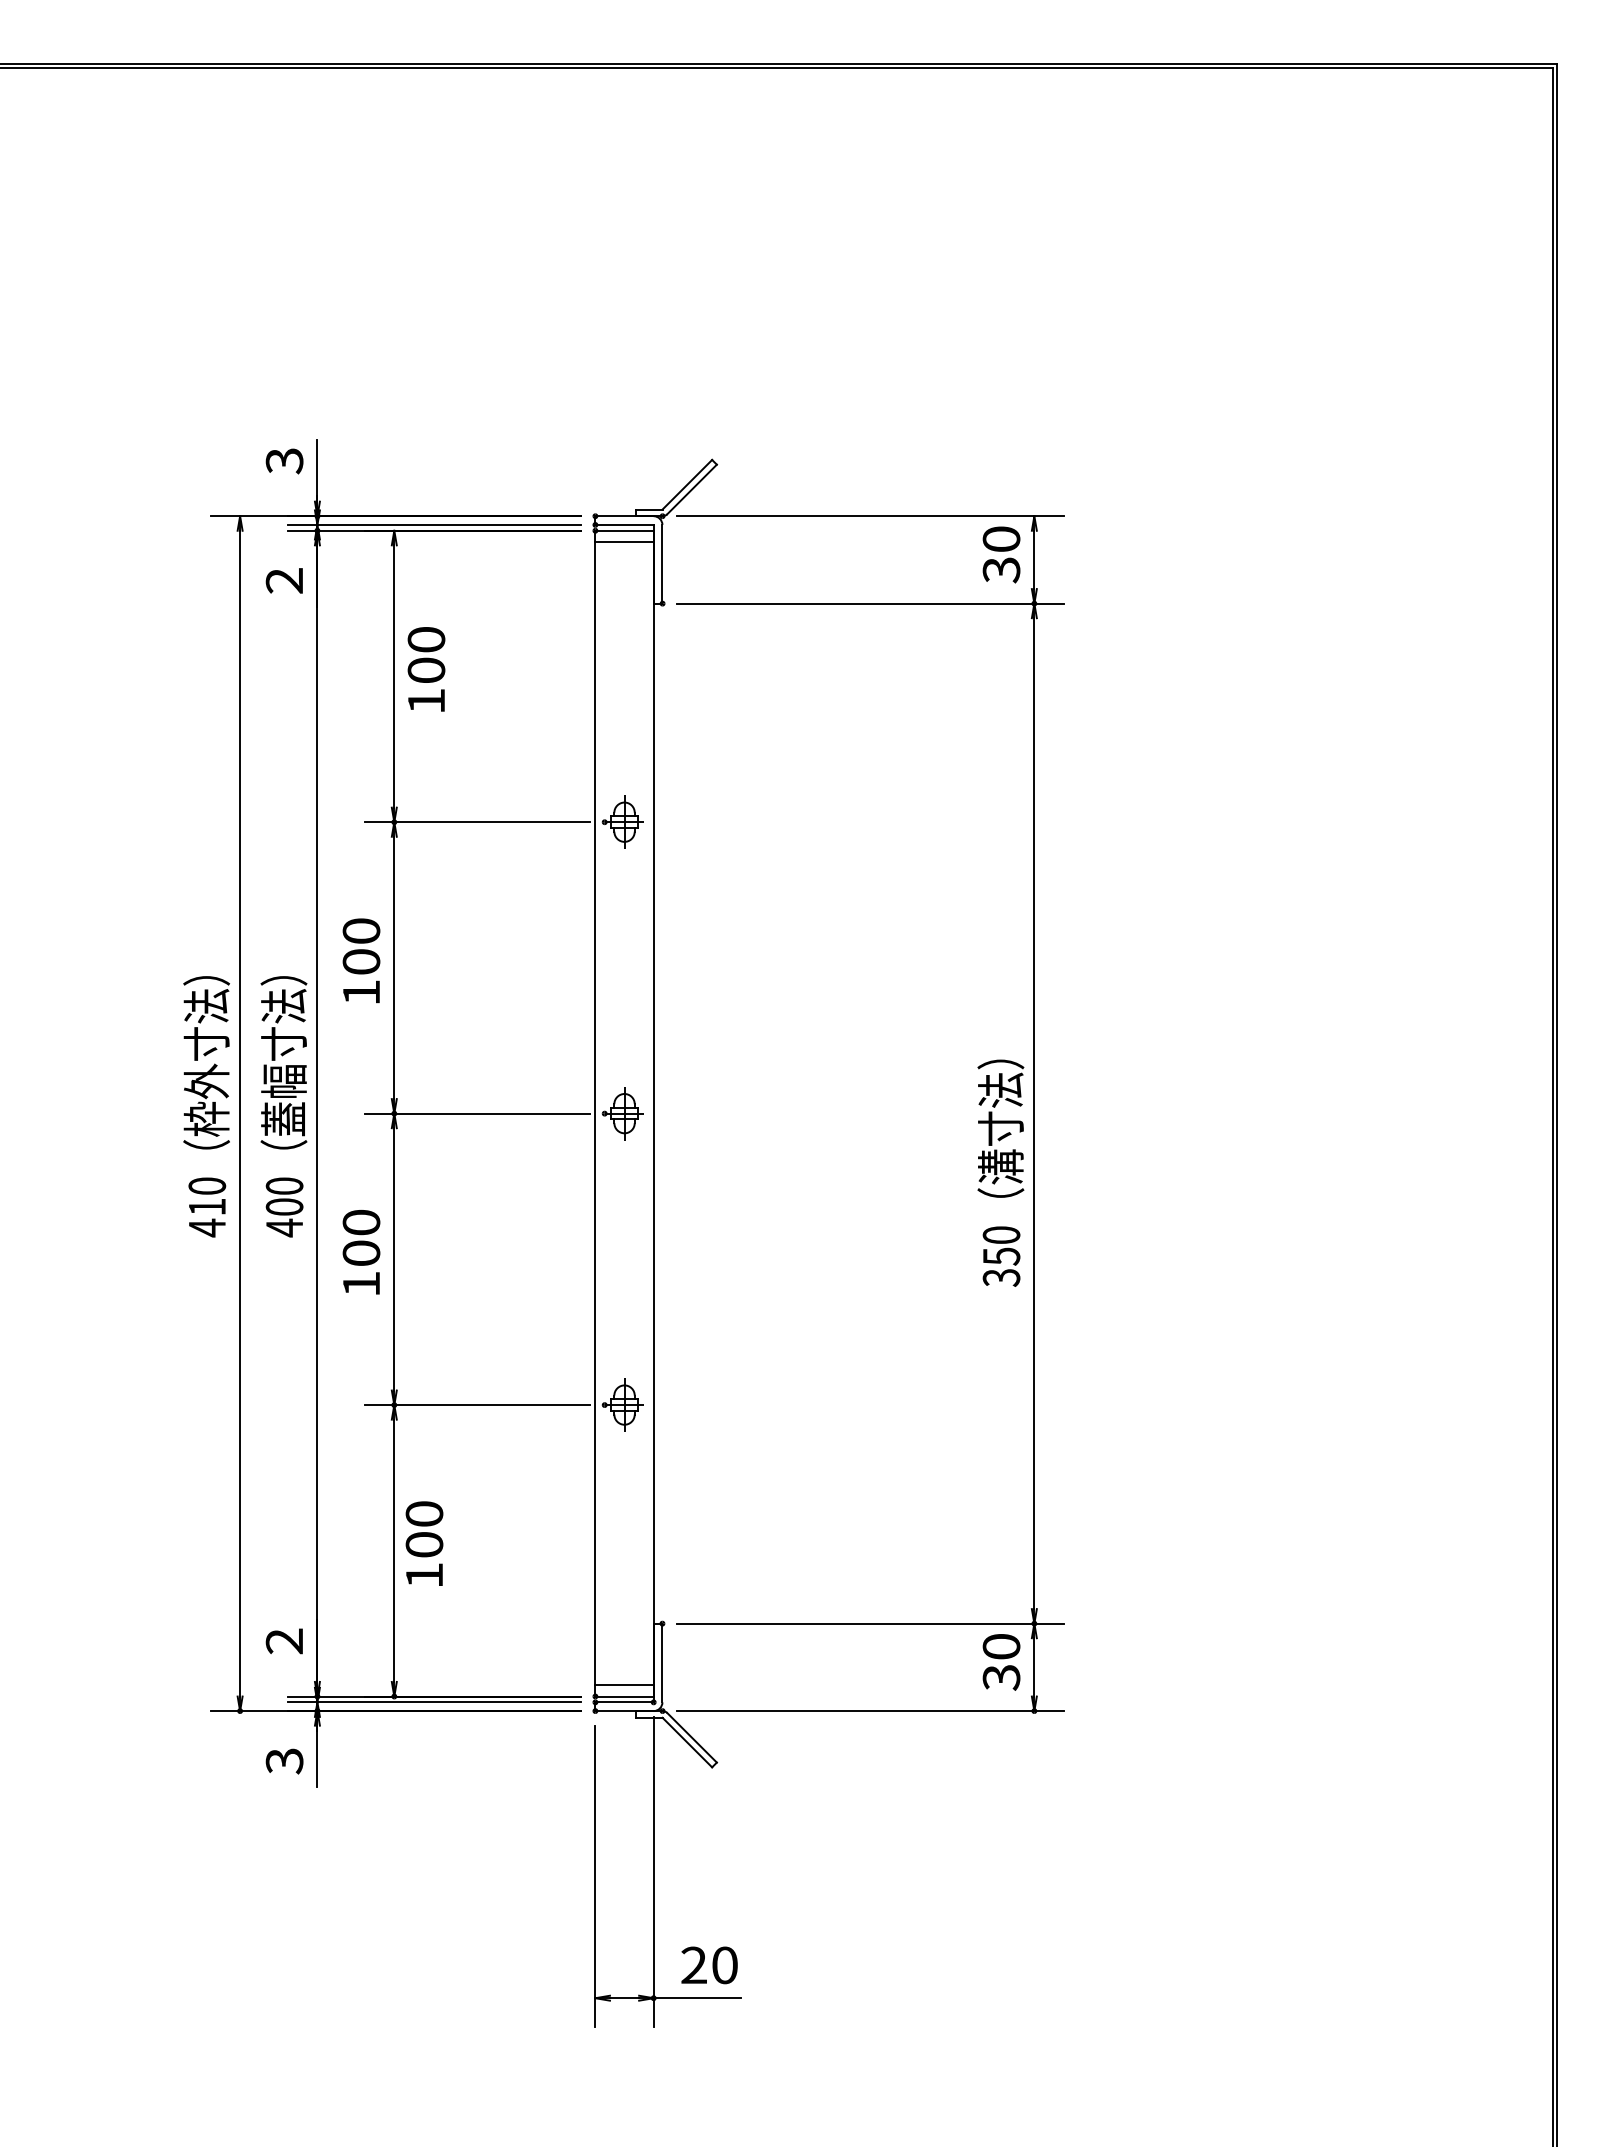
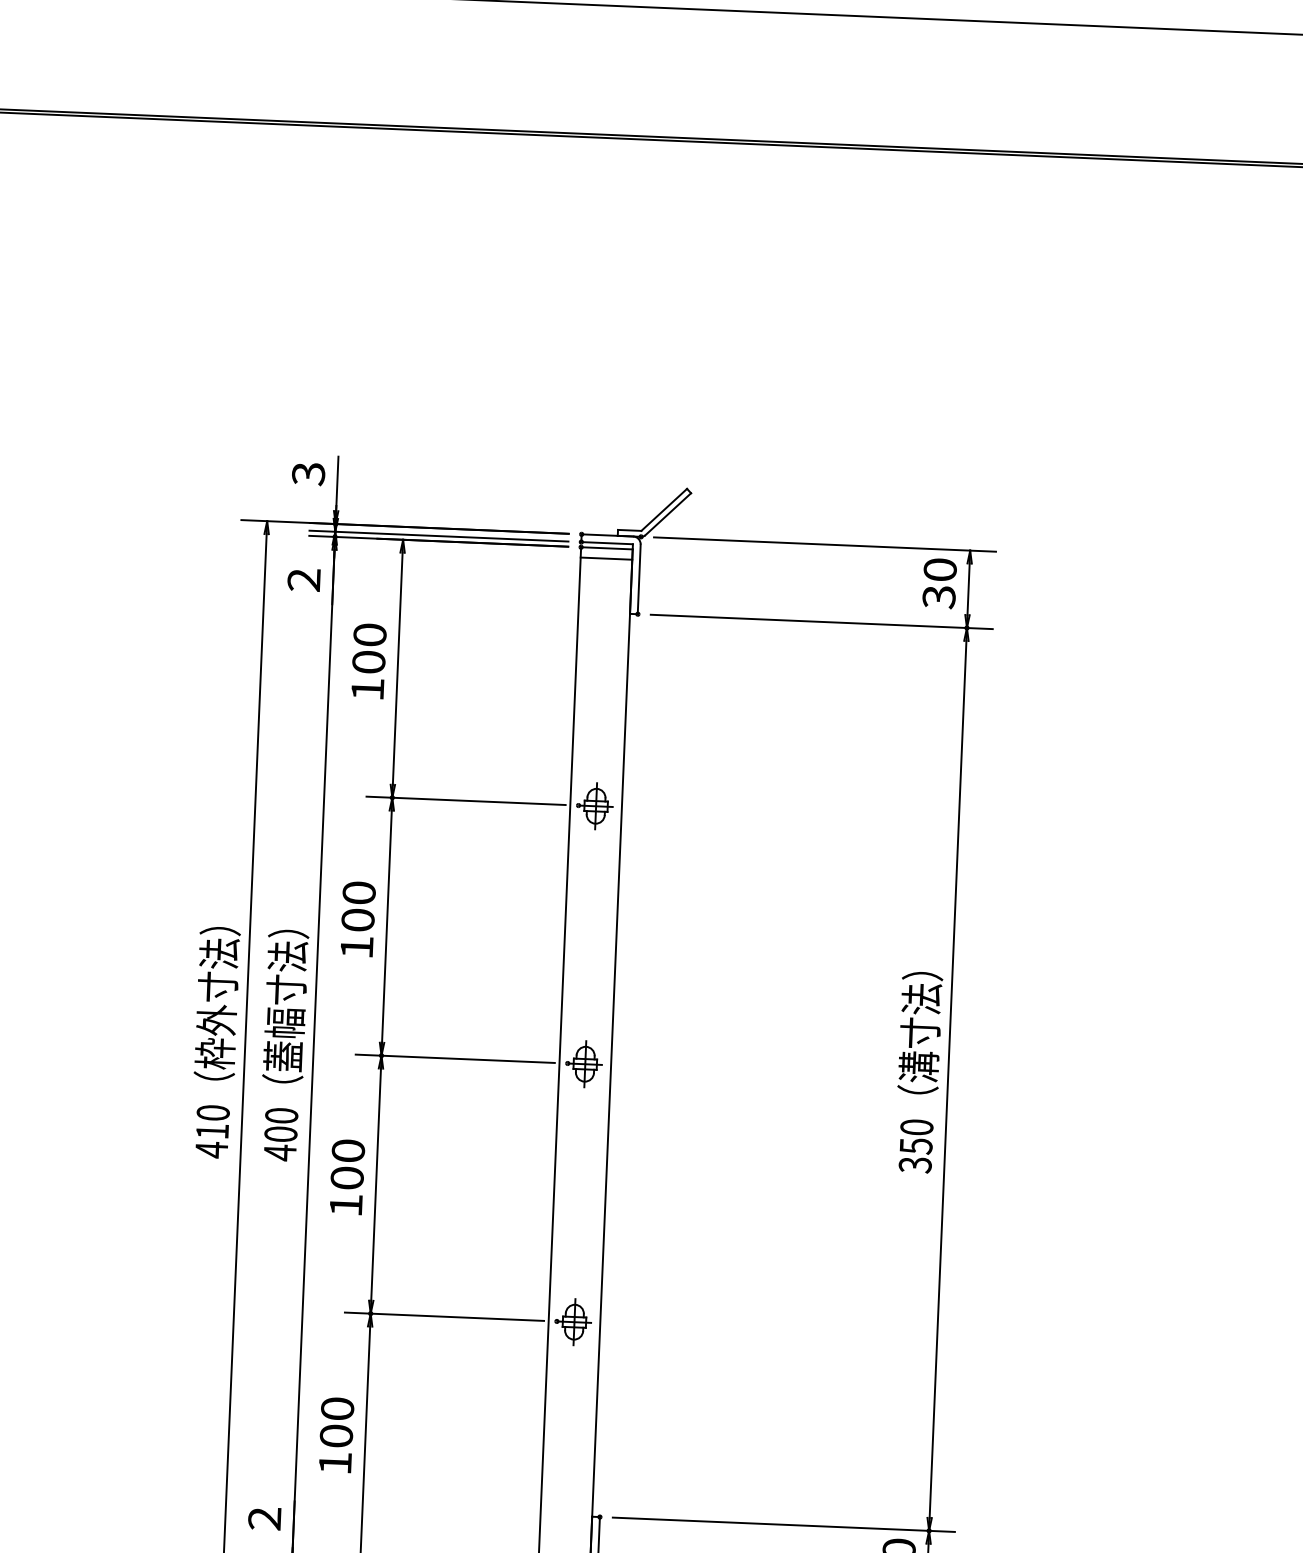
text: (426, 669) -> (368, 661), moved
text: (1000, 1172) -> (918, 1071), moved
text: (424, 1543) -> (336, 1434), moved

